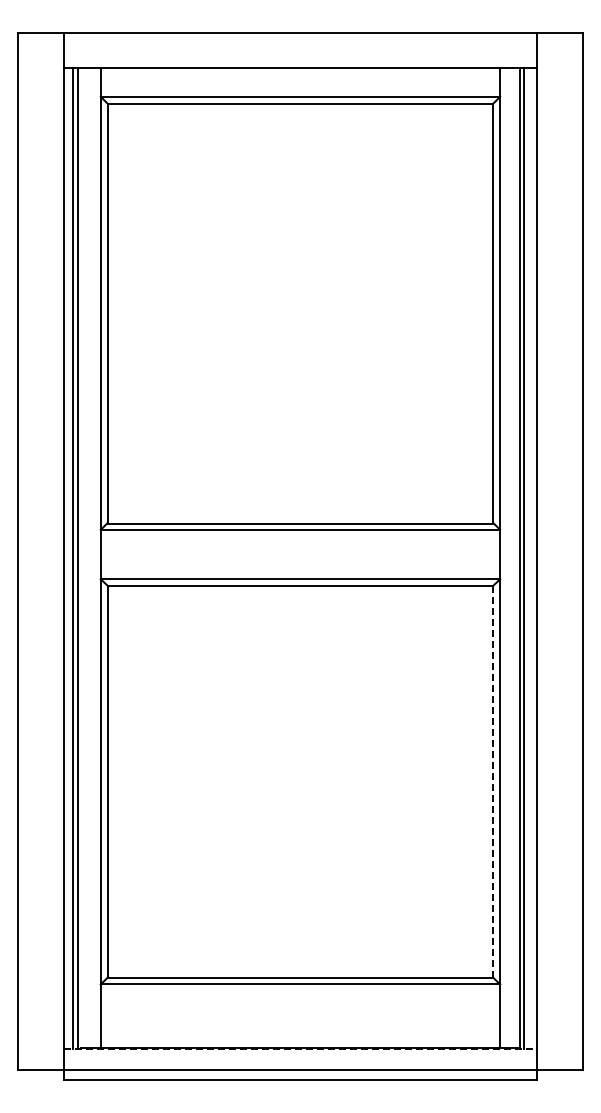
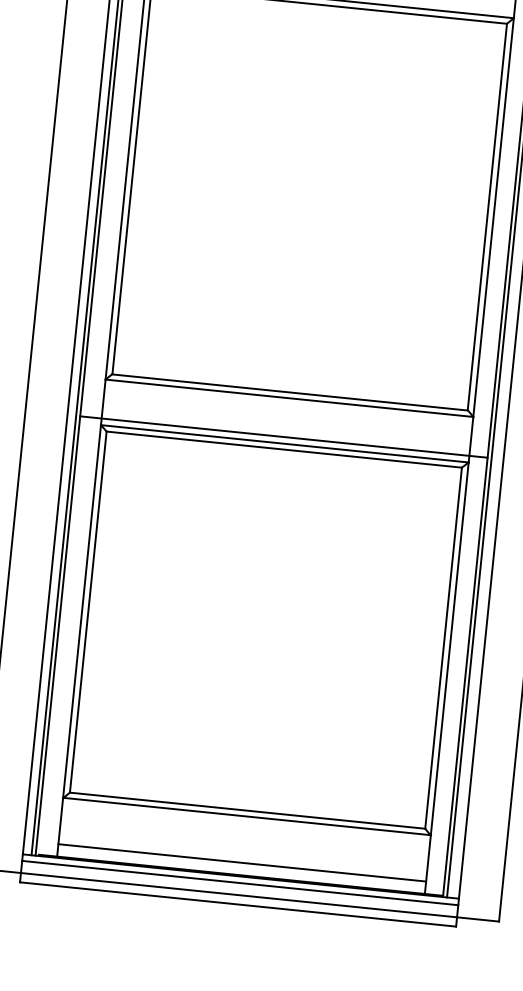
line: (298, 572) -> (283, 437), added
line: (493, 781) -> (443, 648), dashed -> solid
line: (300, 1034) -> (242, 862), added
line: (300, 1049) -> (240, 876), dashed -> solid
line: (300, 1056) -> (240, 883), added

